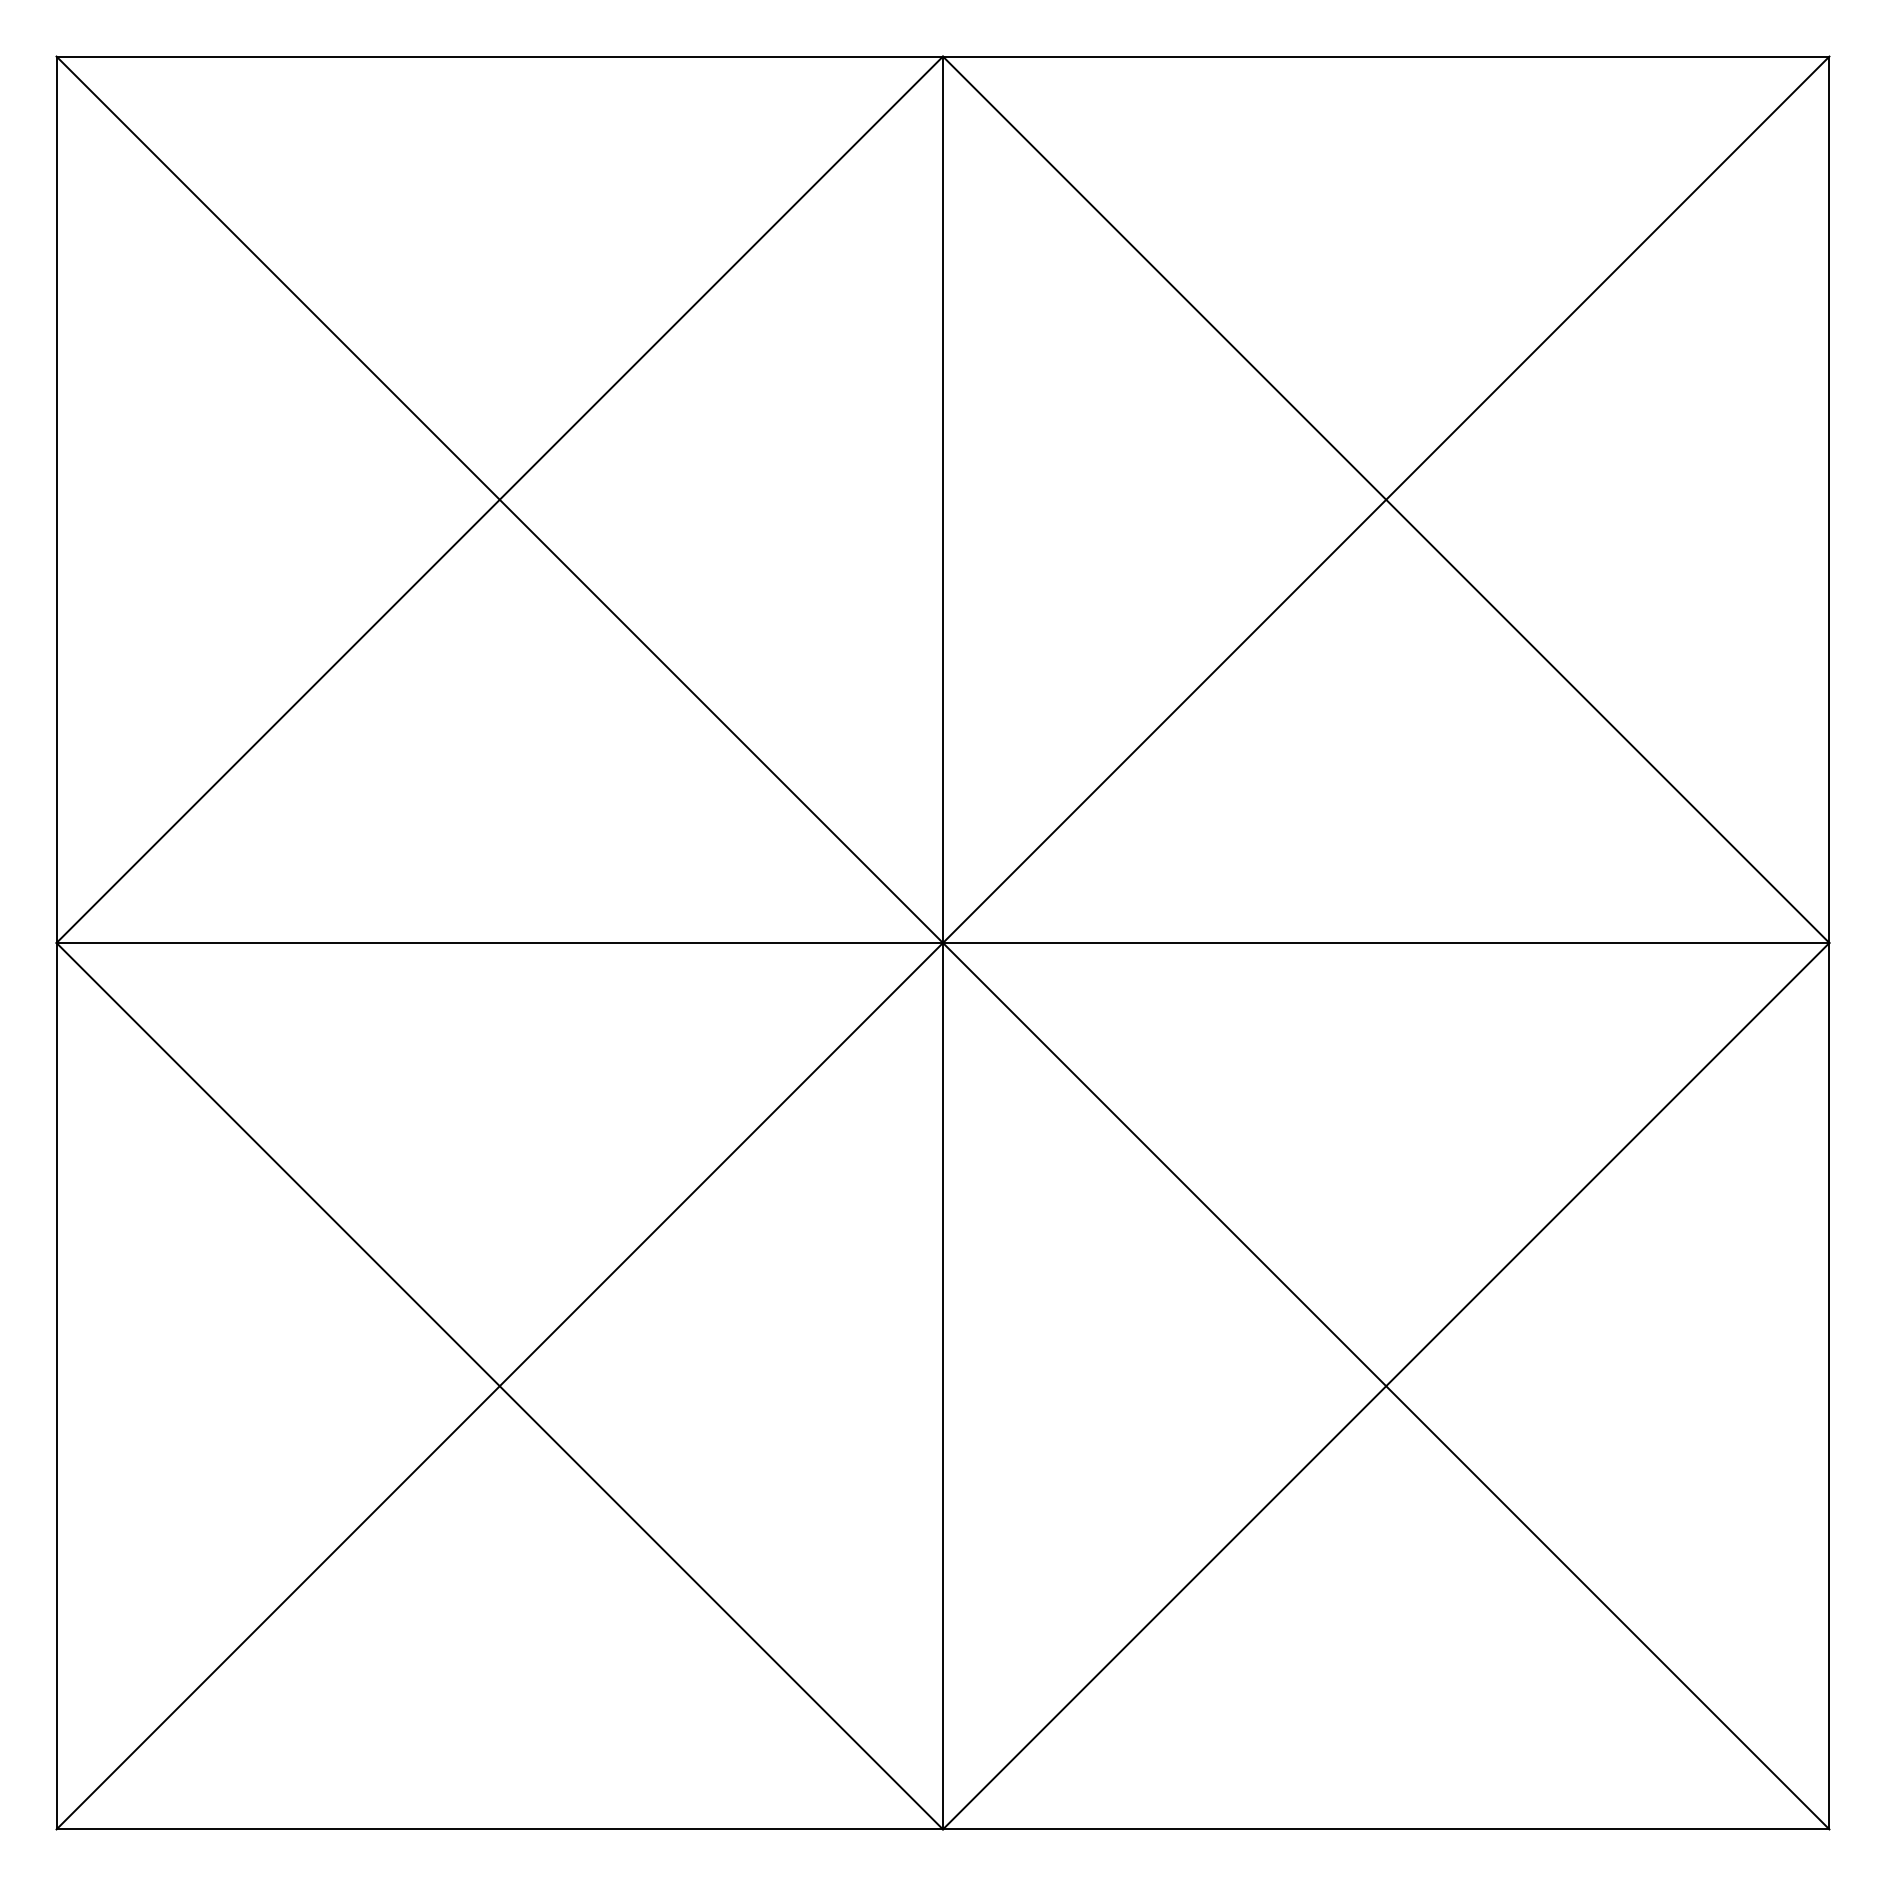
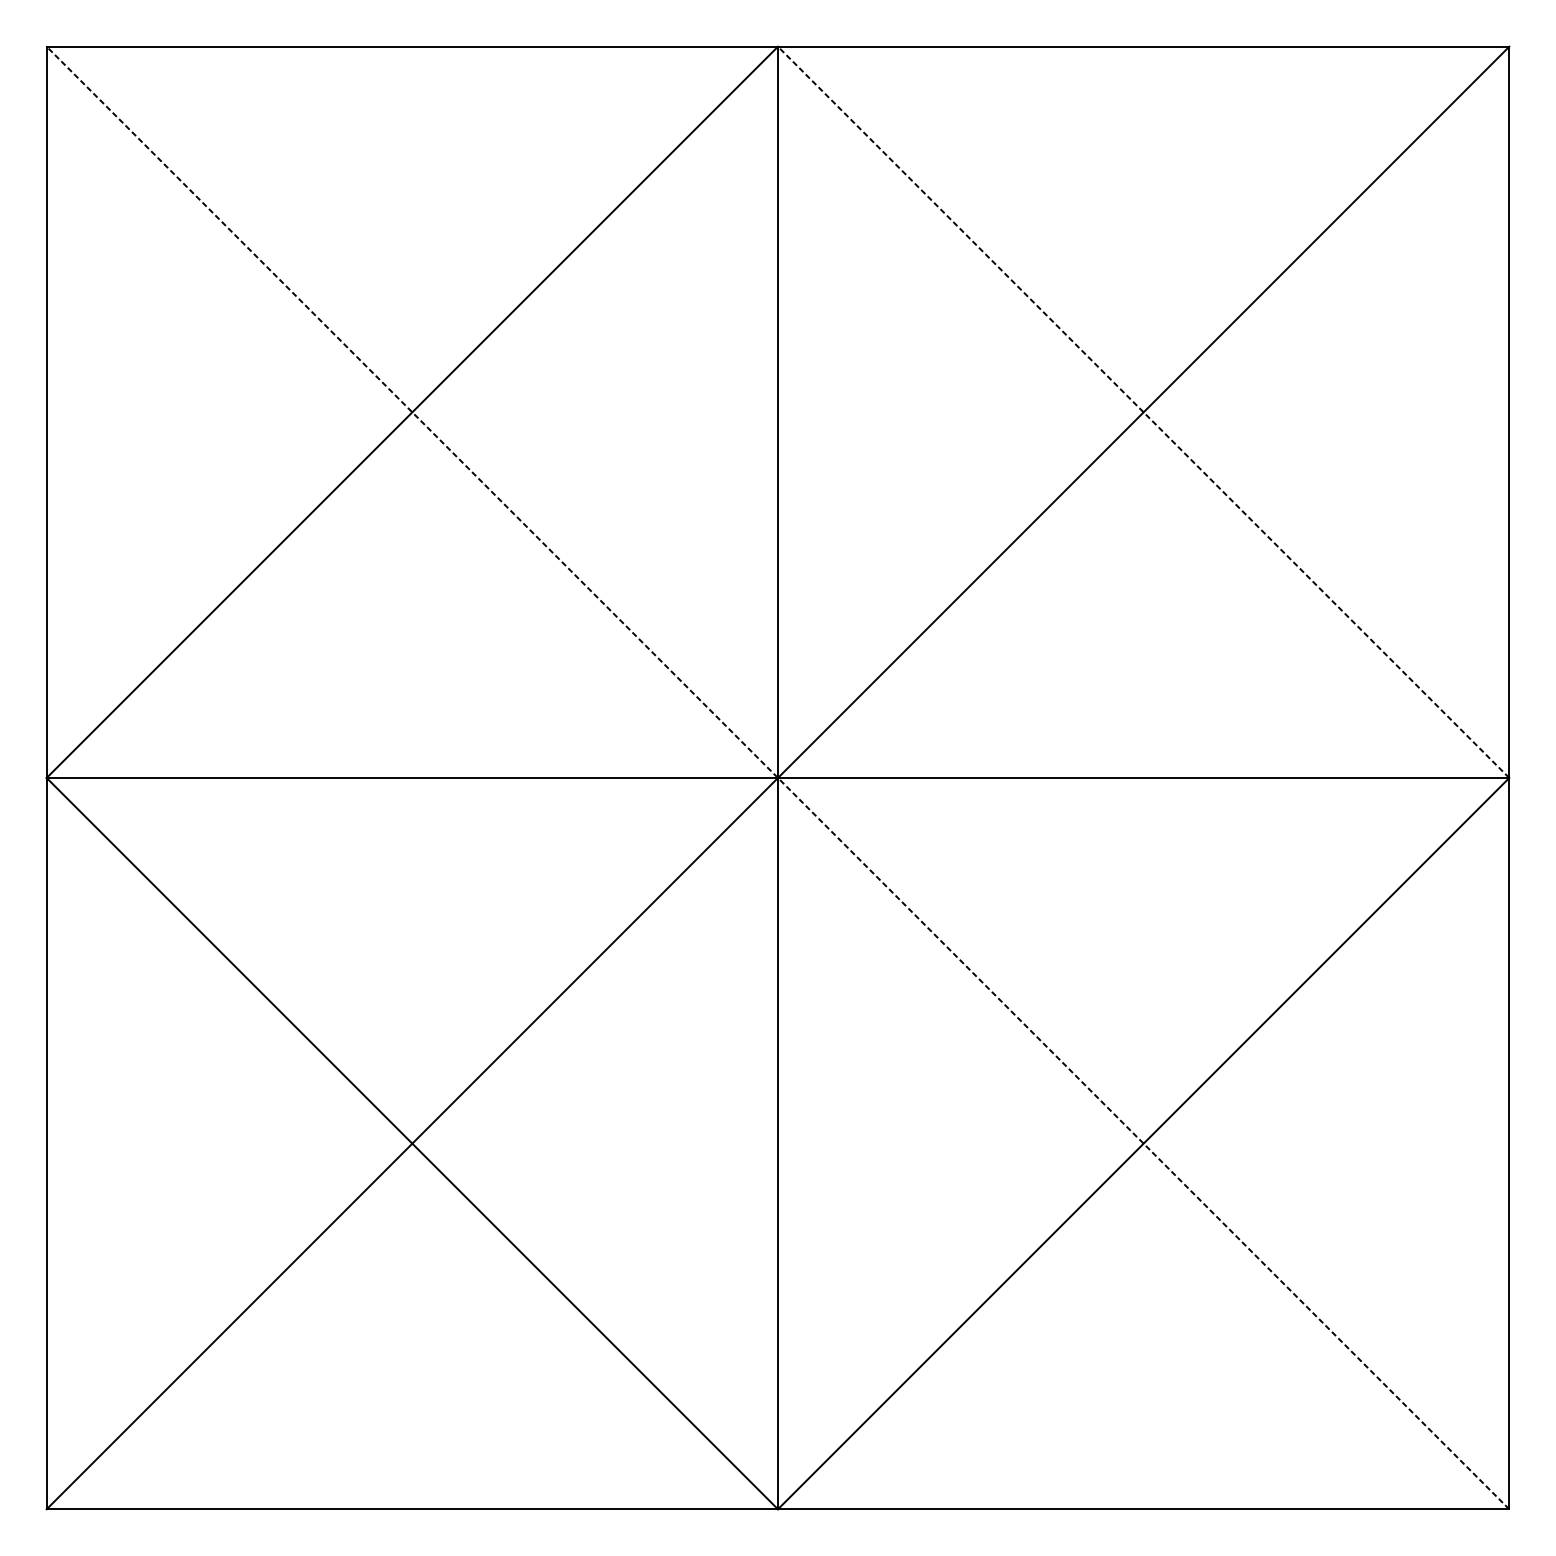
line: (1386, 499) -> (1143, 412), solid -> dashed
line: (943, 943) -> (778, 778), solid -> dashed

